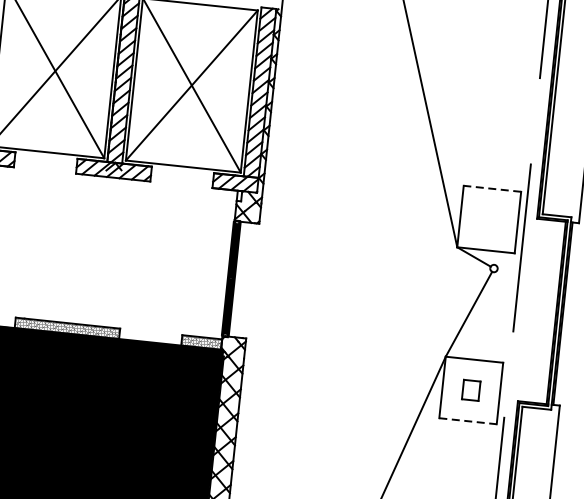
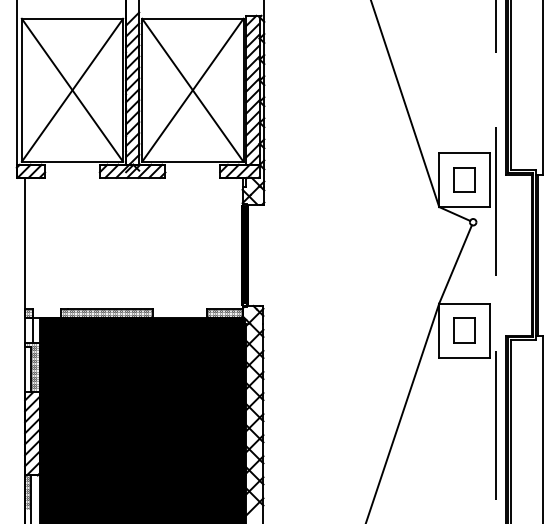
line: (492, 188) -> (464, 152), dashed -> solid
part: (489, 219) -> (464, 179), added
part: (471, 390) -> (464, 330), size x1.43
line: (469, 420) -> (465, 357), dashed -> solid

